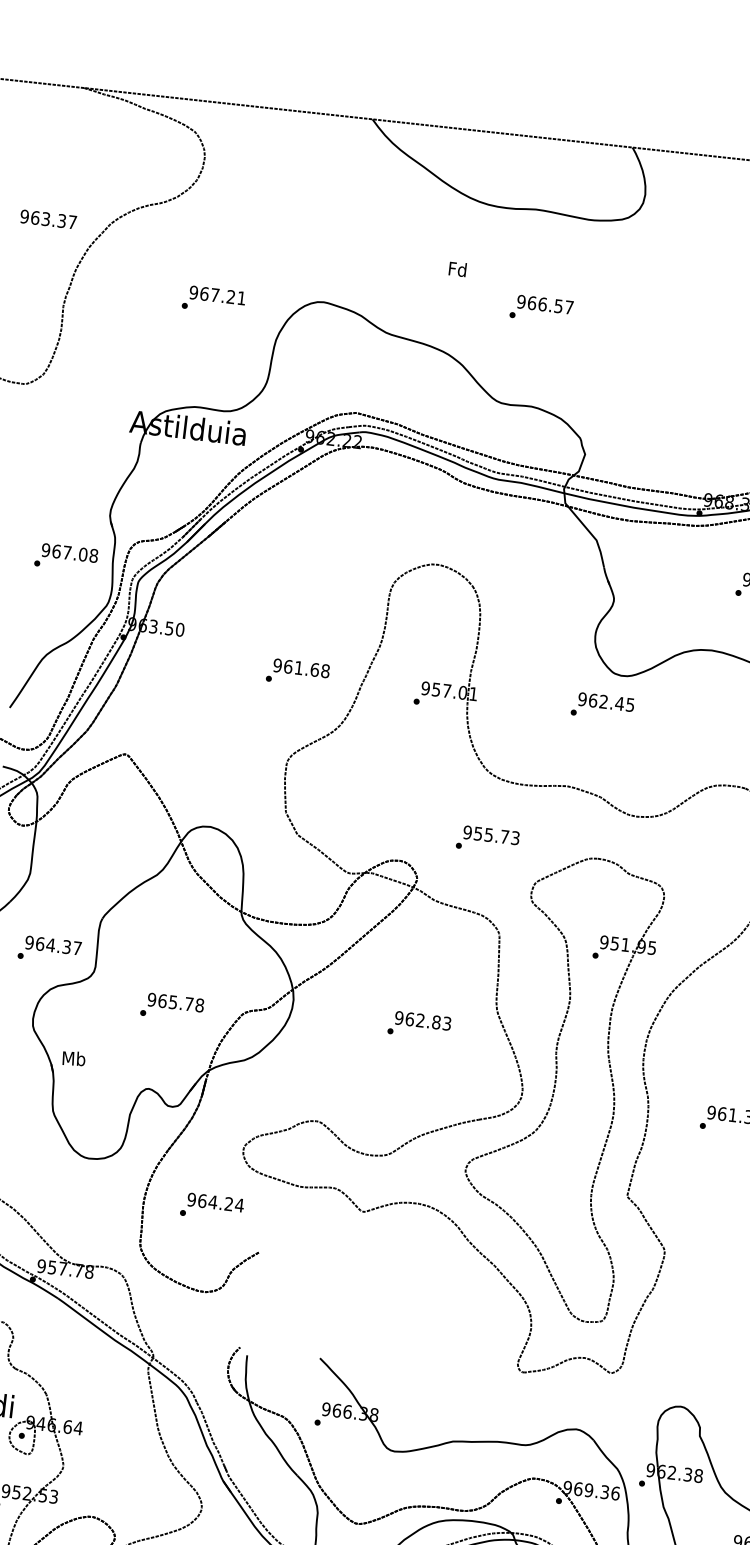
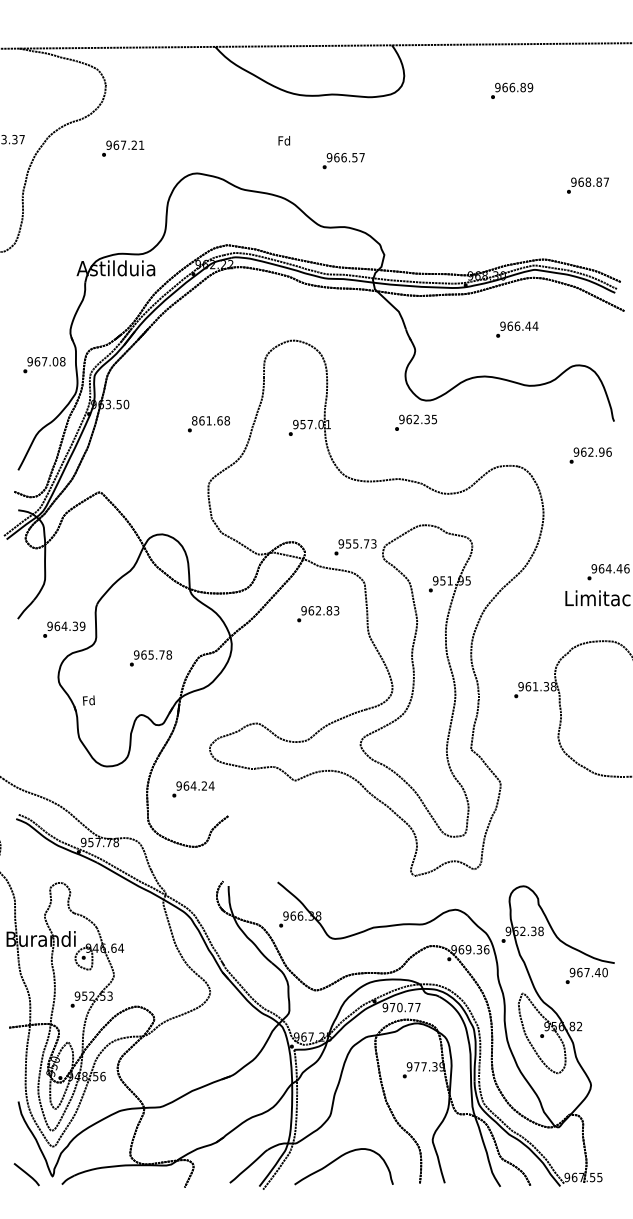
text: (214, 299) -> (123, 148), moved
text: (277, 665) -> (194, 420), 961.68 -> 861.68
text: (620, 703) -> (427, 419), 962.45 -> 962.35
text: (487, 840) -> (355, 547), moved
text: (77, 948) -> (82, 626), 964.37 -> 964.39
text: (419, 1026) -> (318, 614), moved
text: (73, 1058) -> (88, 700), Mb -> Fd

